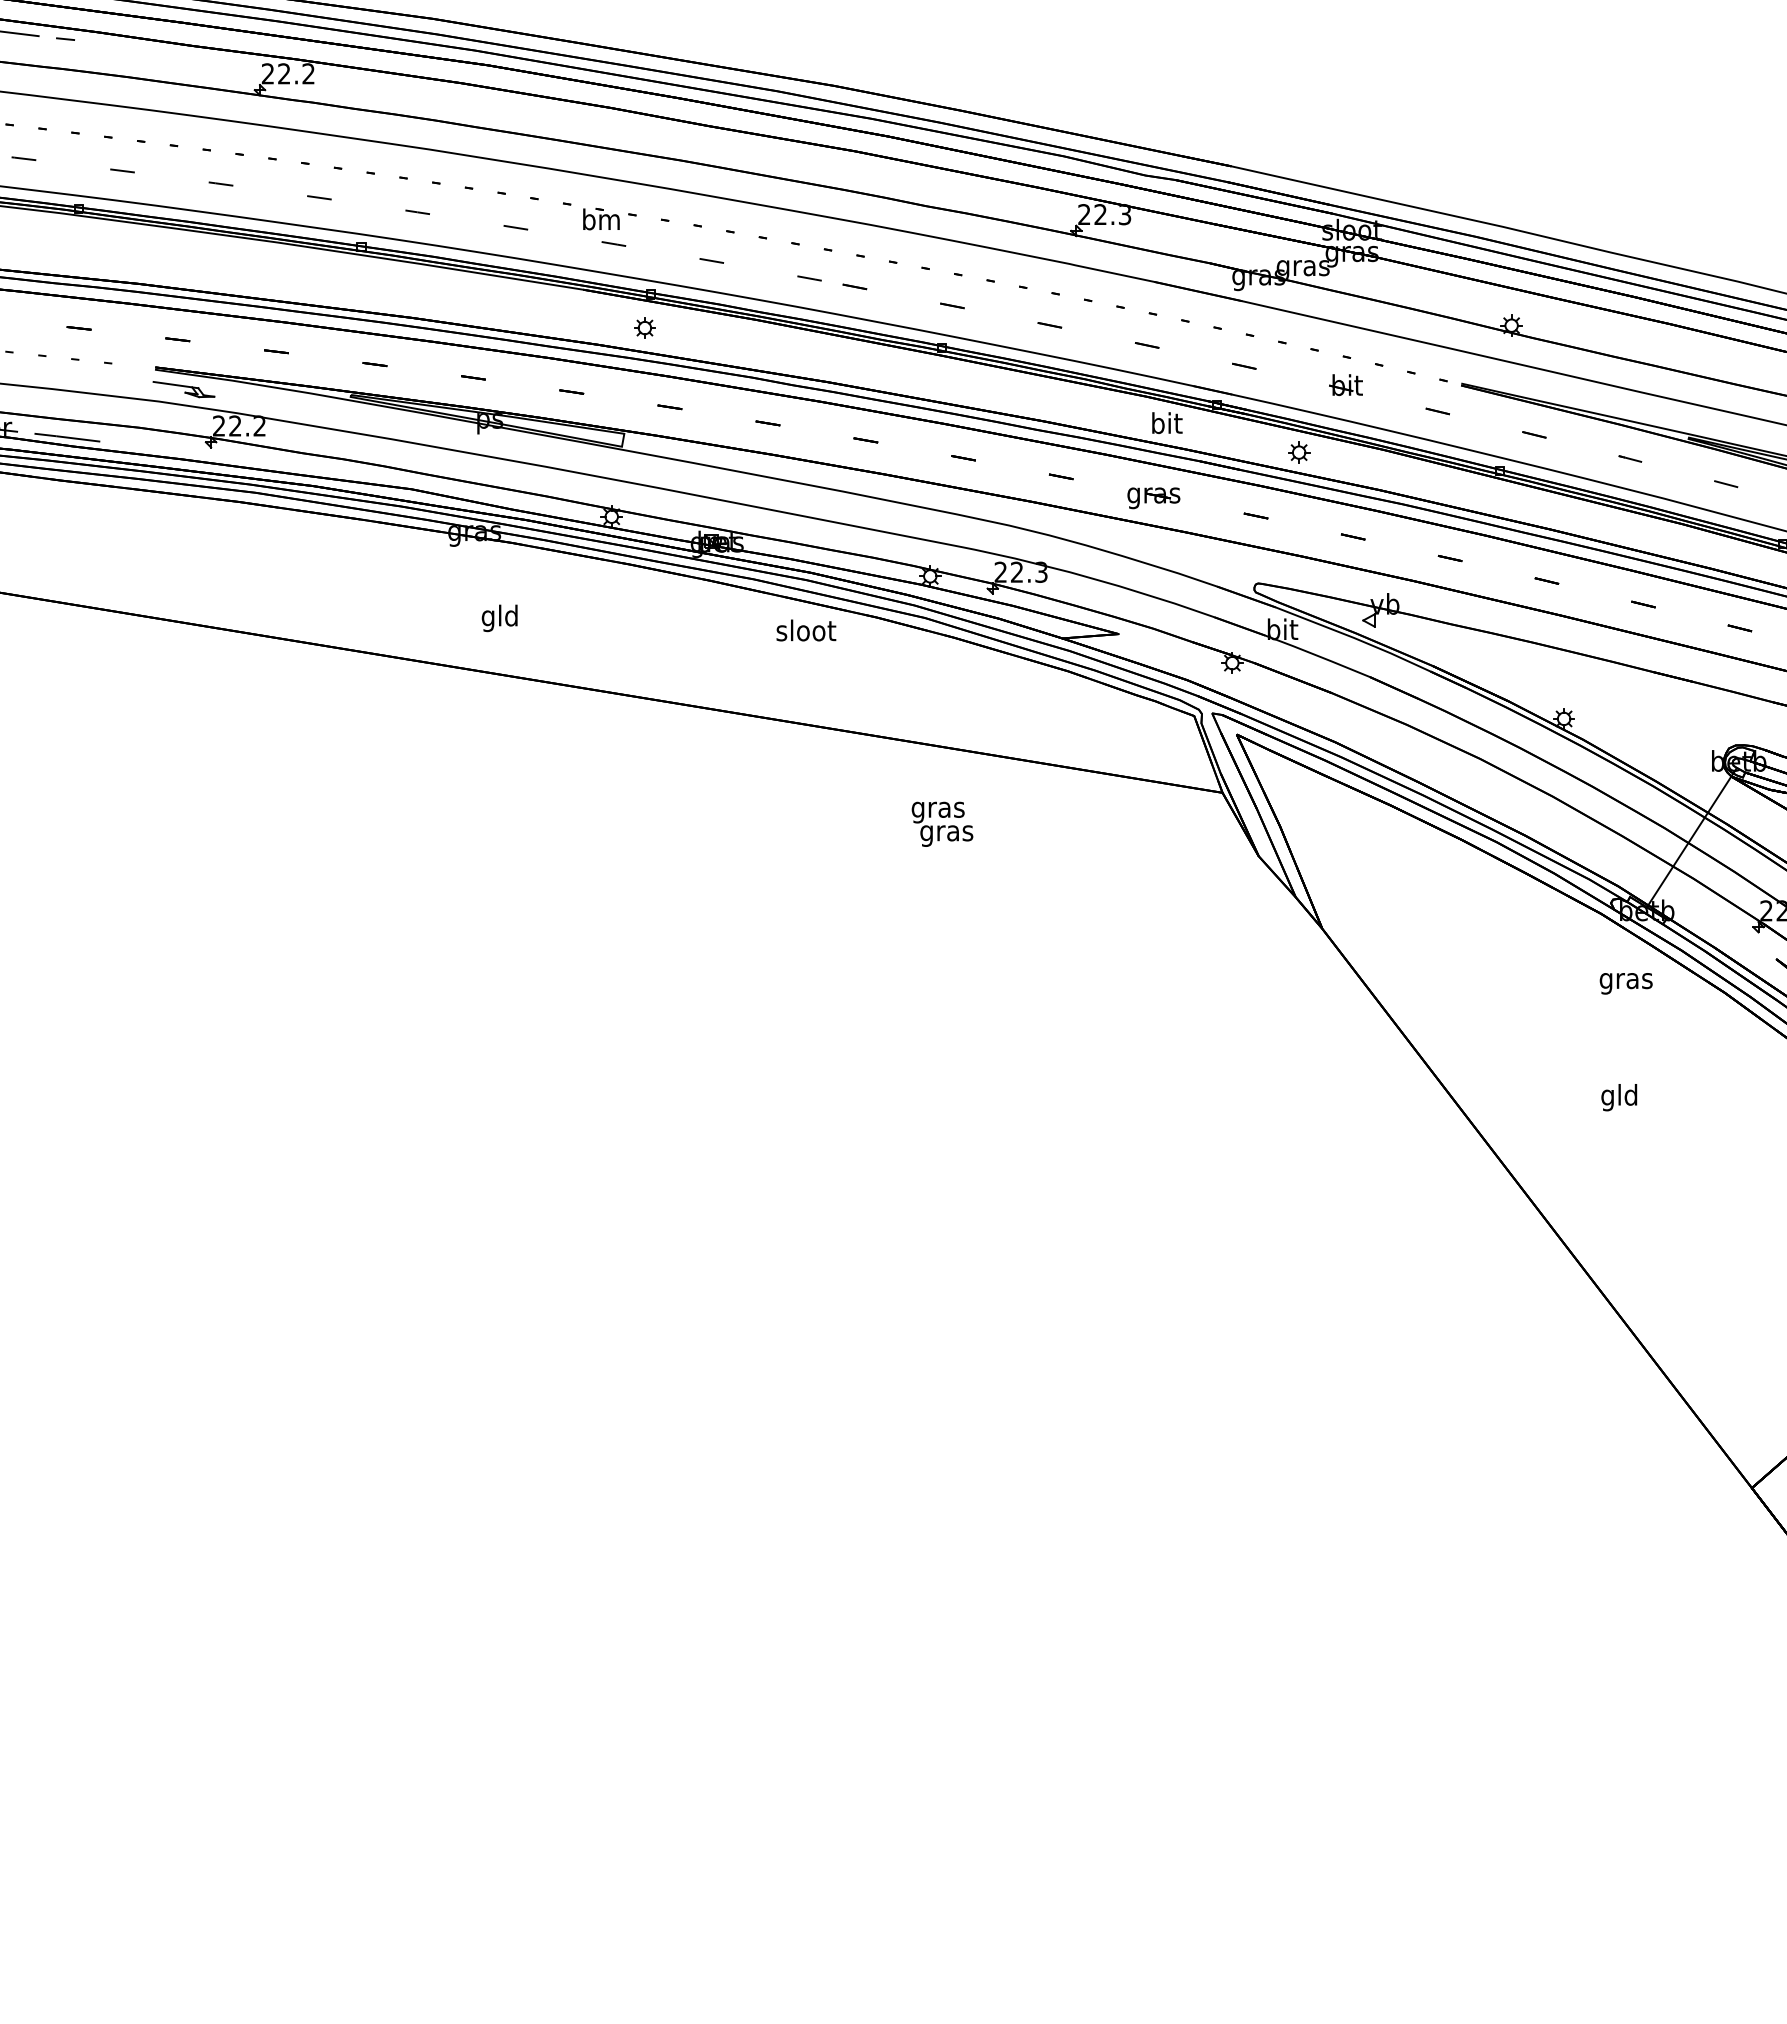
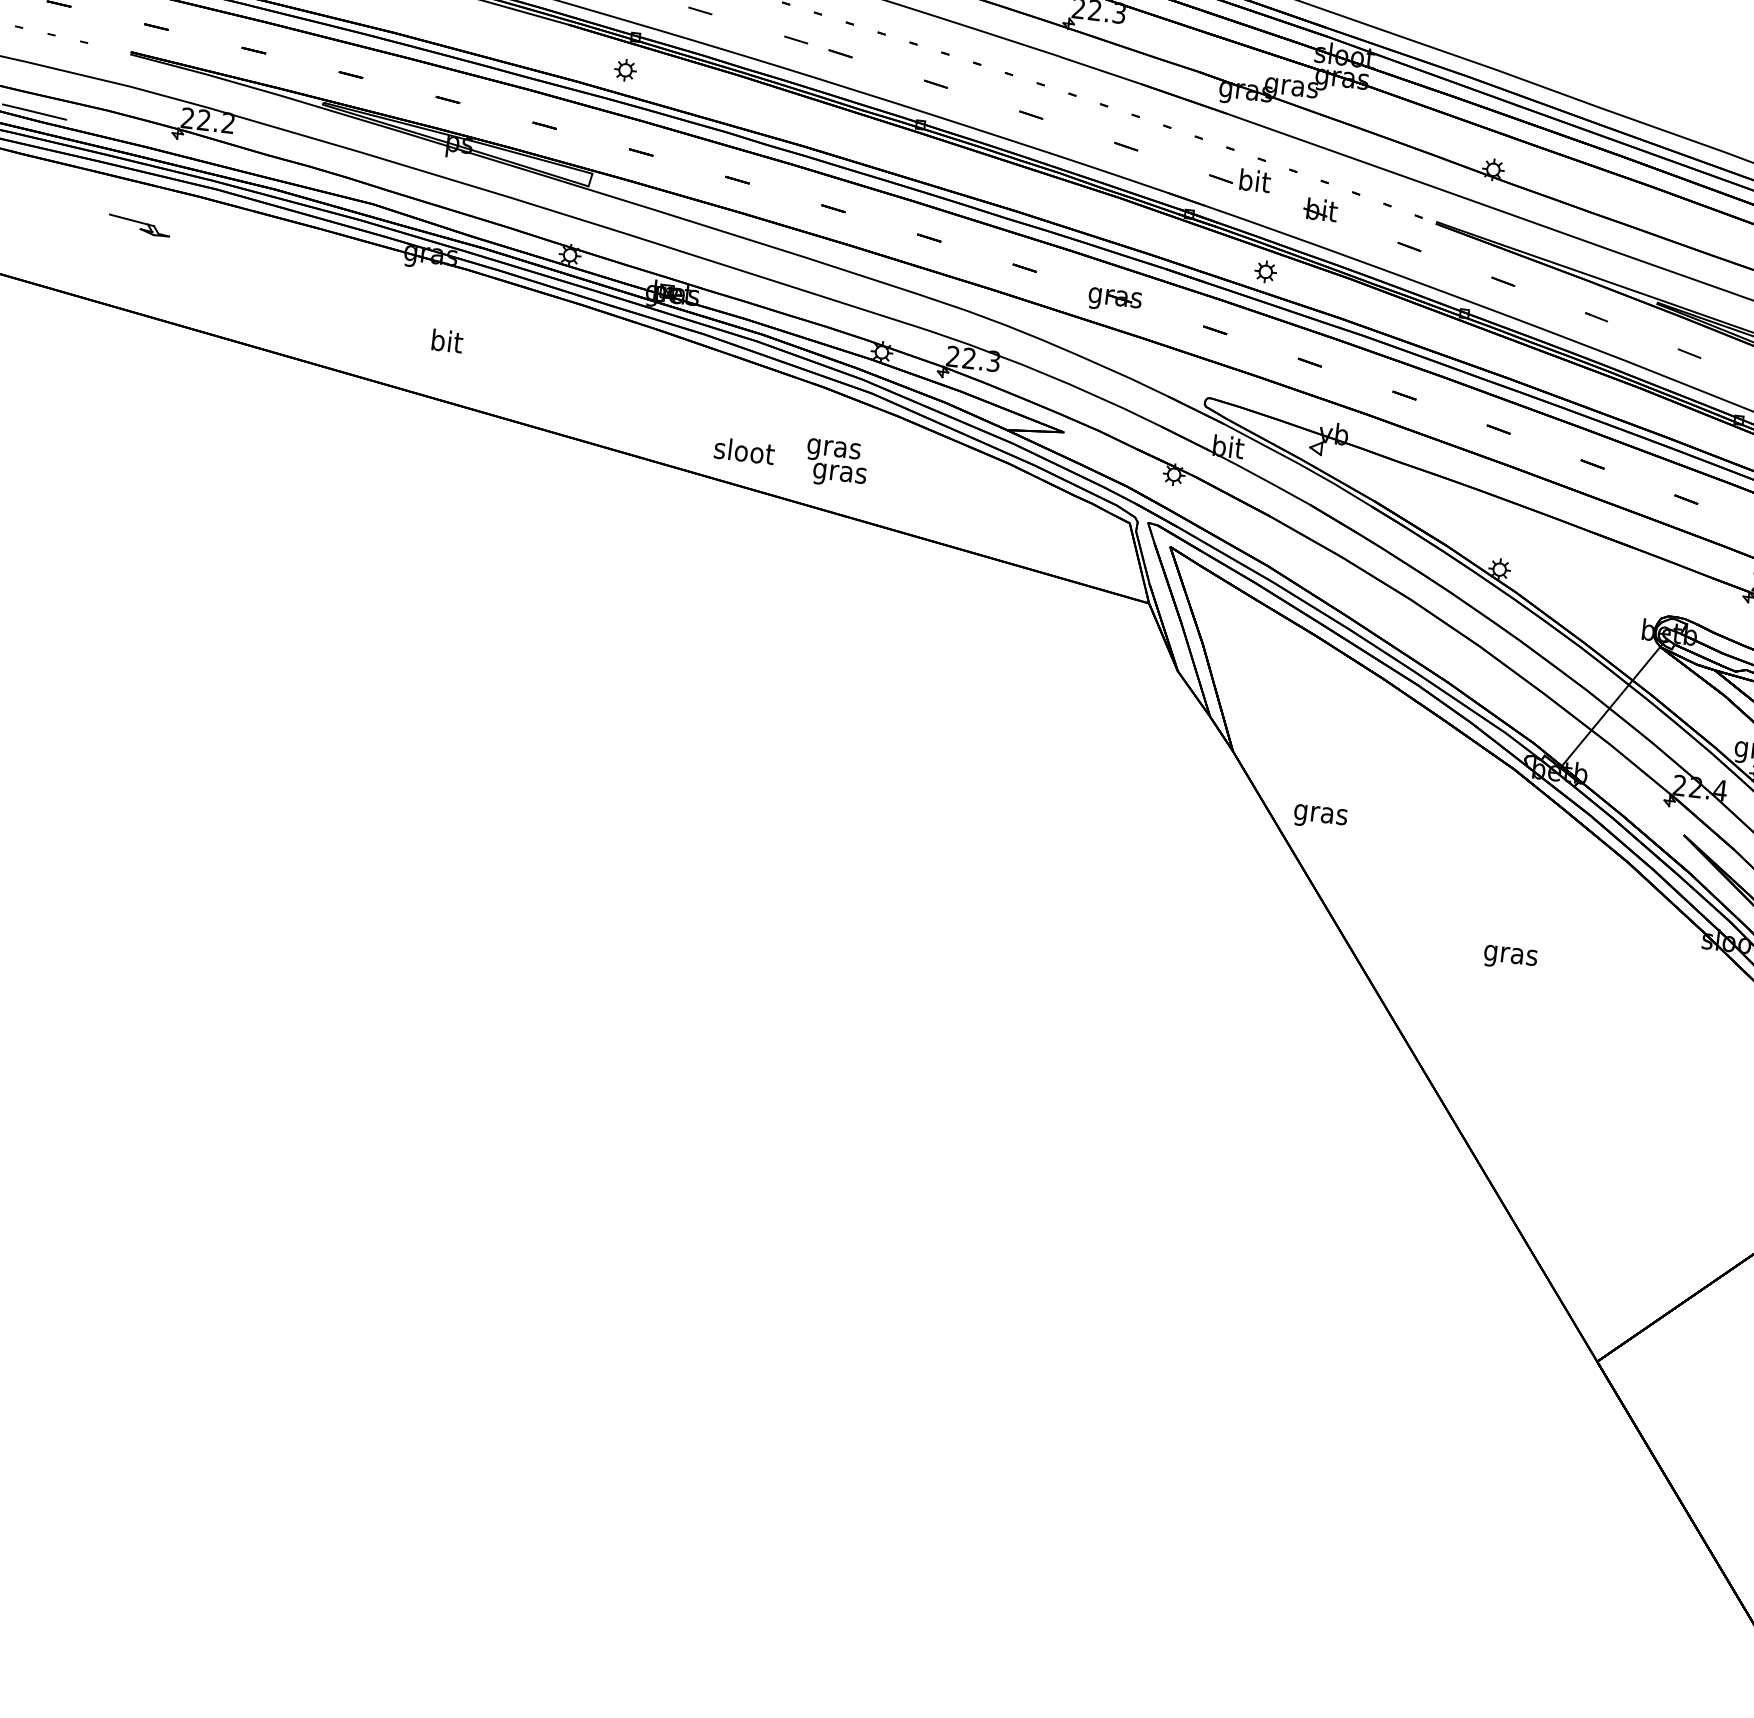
part: (183, 389) -> (138, 225), moved
text: (1167, 422) -> (1255, 180), moved
text: (499, 618) -> (445, 343), gld -> bit
text: (806, 630) -> (744, 451), moved
text: (942, 823) -> (836, 462), moved
text: (1625, 983) -> (1319, 817), moved
text: (1619, 1097) -> (1510, 955), gld -> gras

